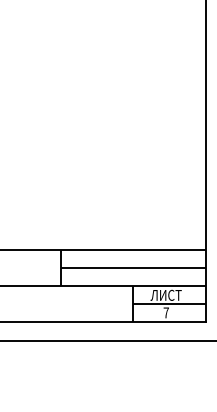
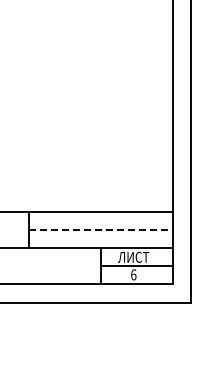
line: (133, 268) -> (100, 230), solid -> dashed
text: (166, 312) -> (133, 274), 7 -> 6

